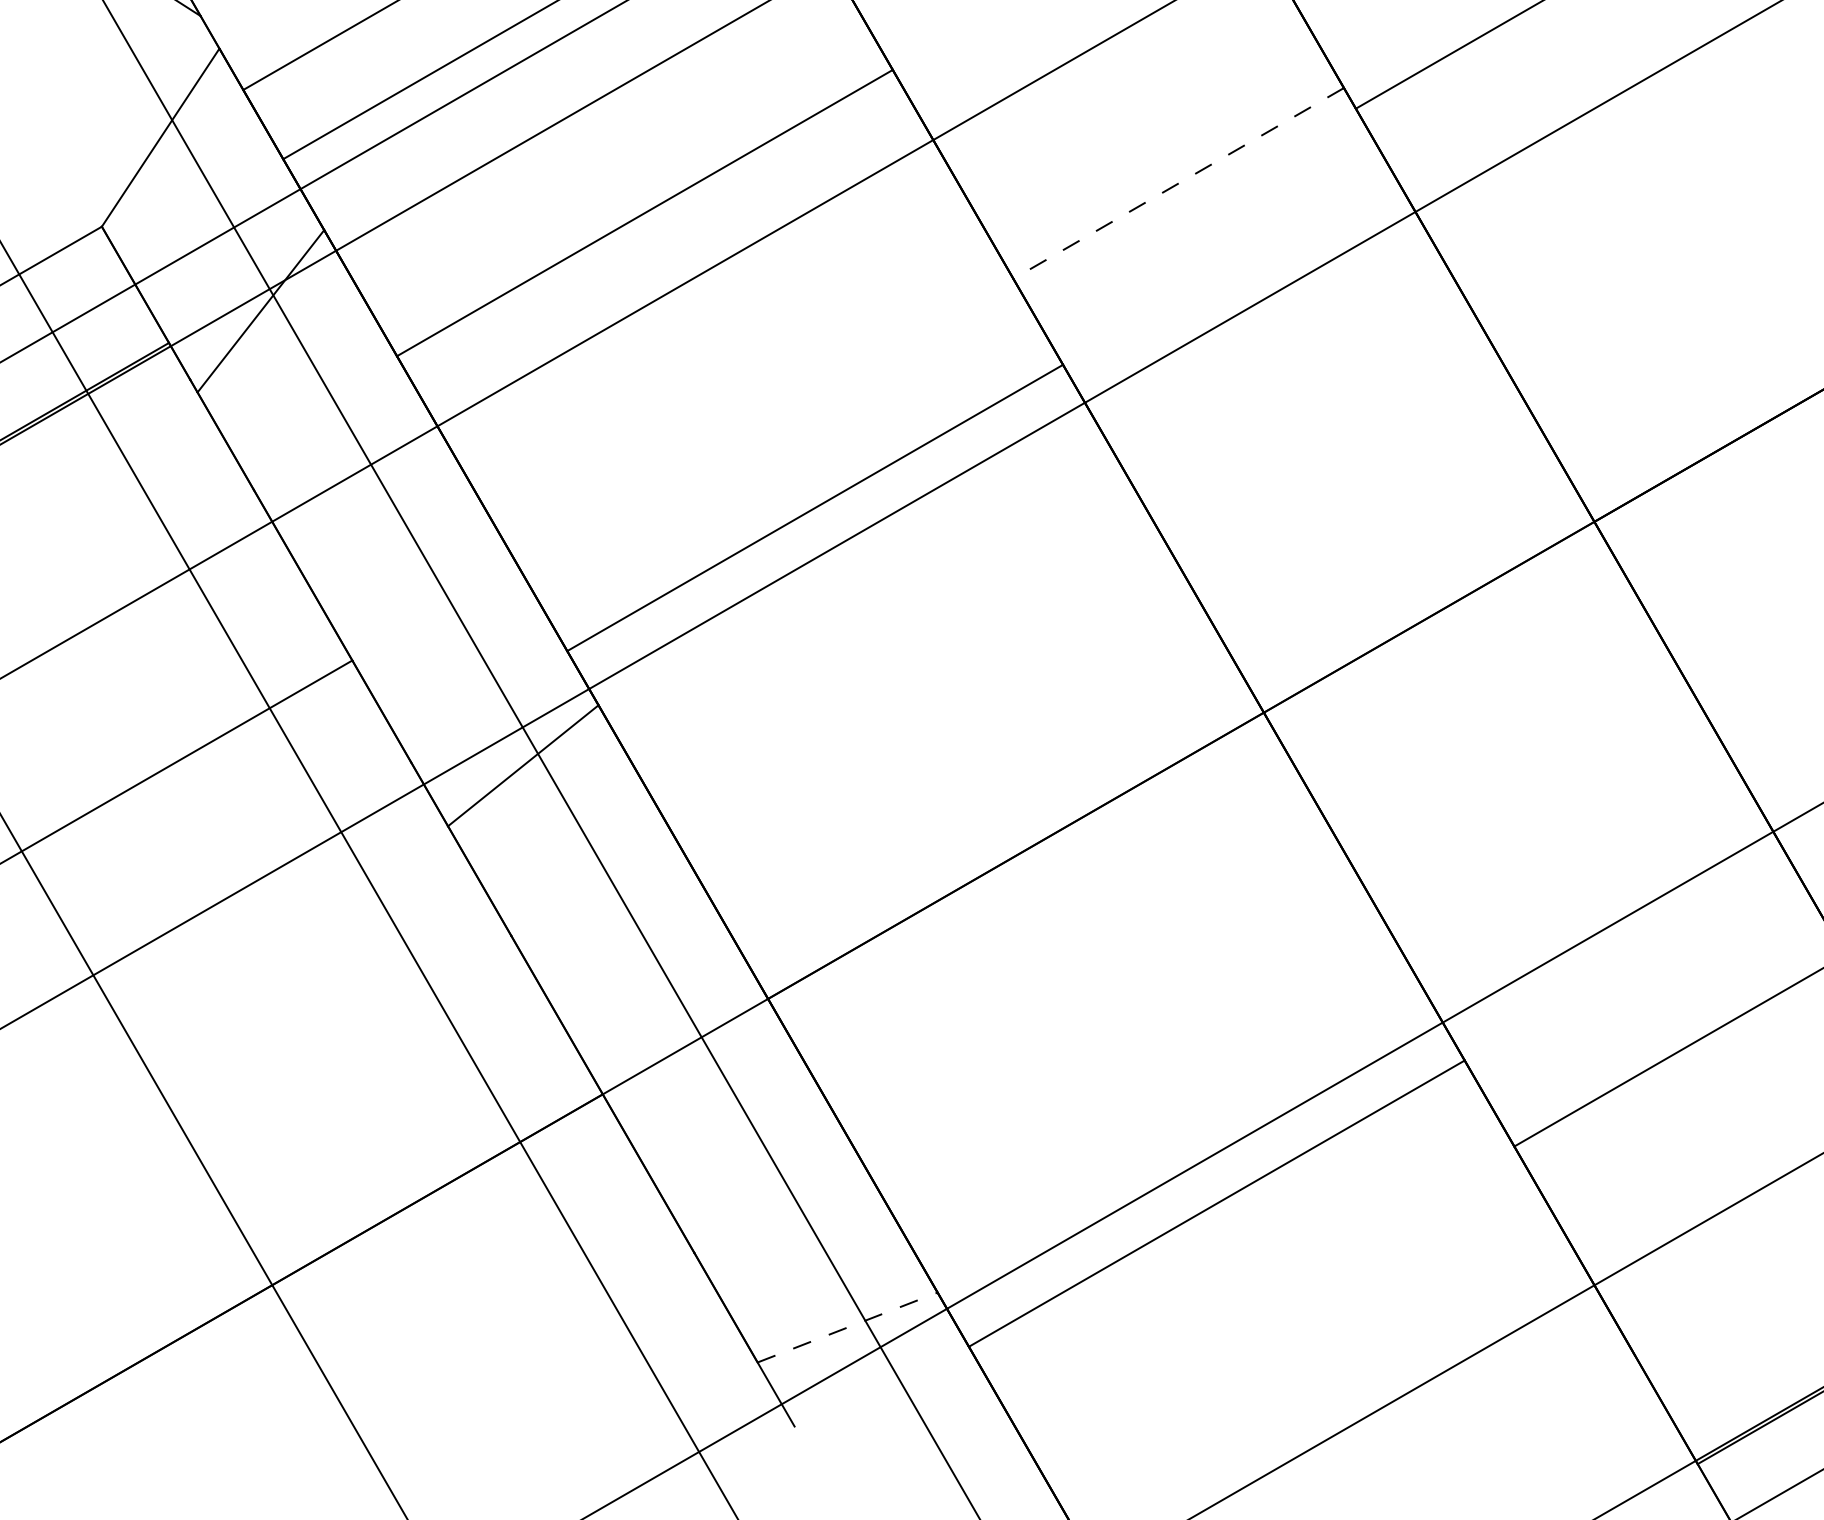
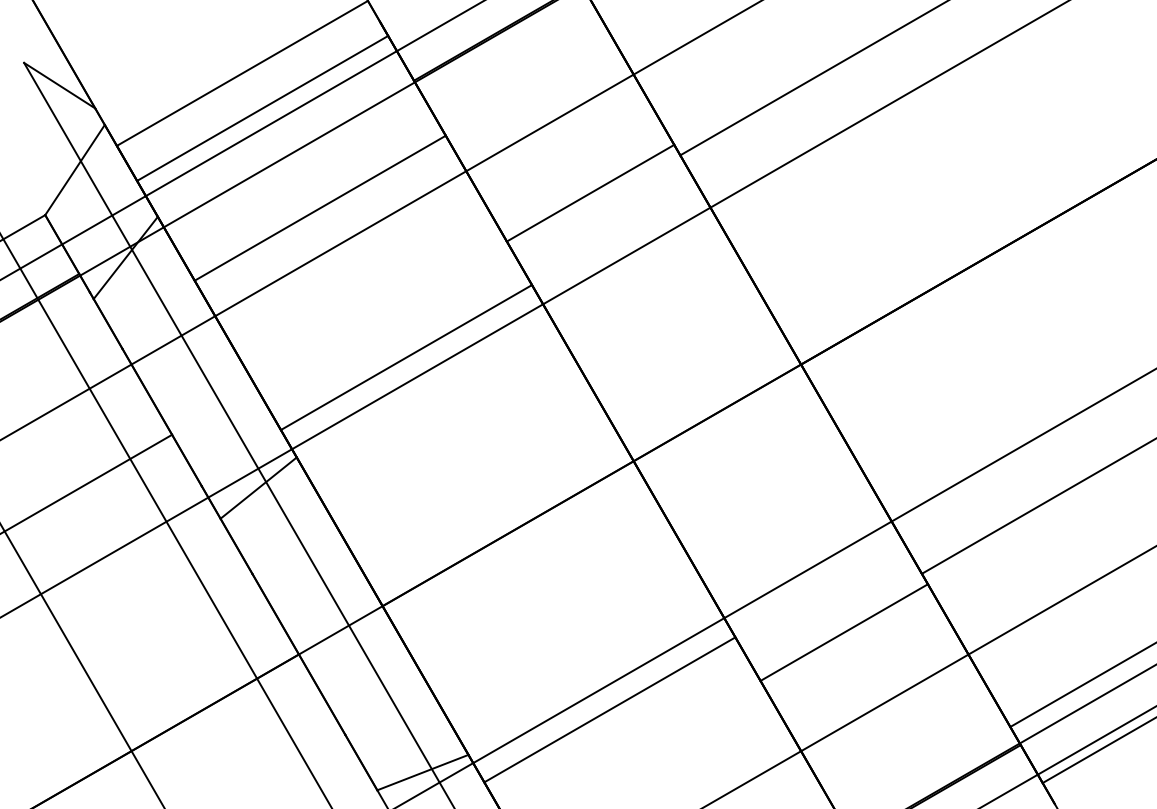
line: (1178, 183) -> (590, 193), dashed -> solid
line: (846, 1327) -> (422, 772), dashed -> solid

